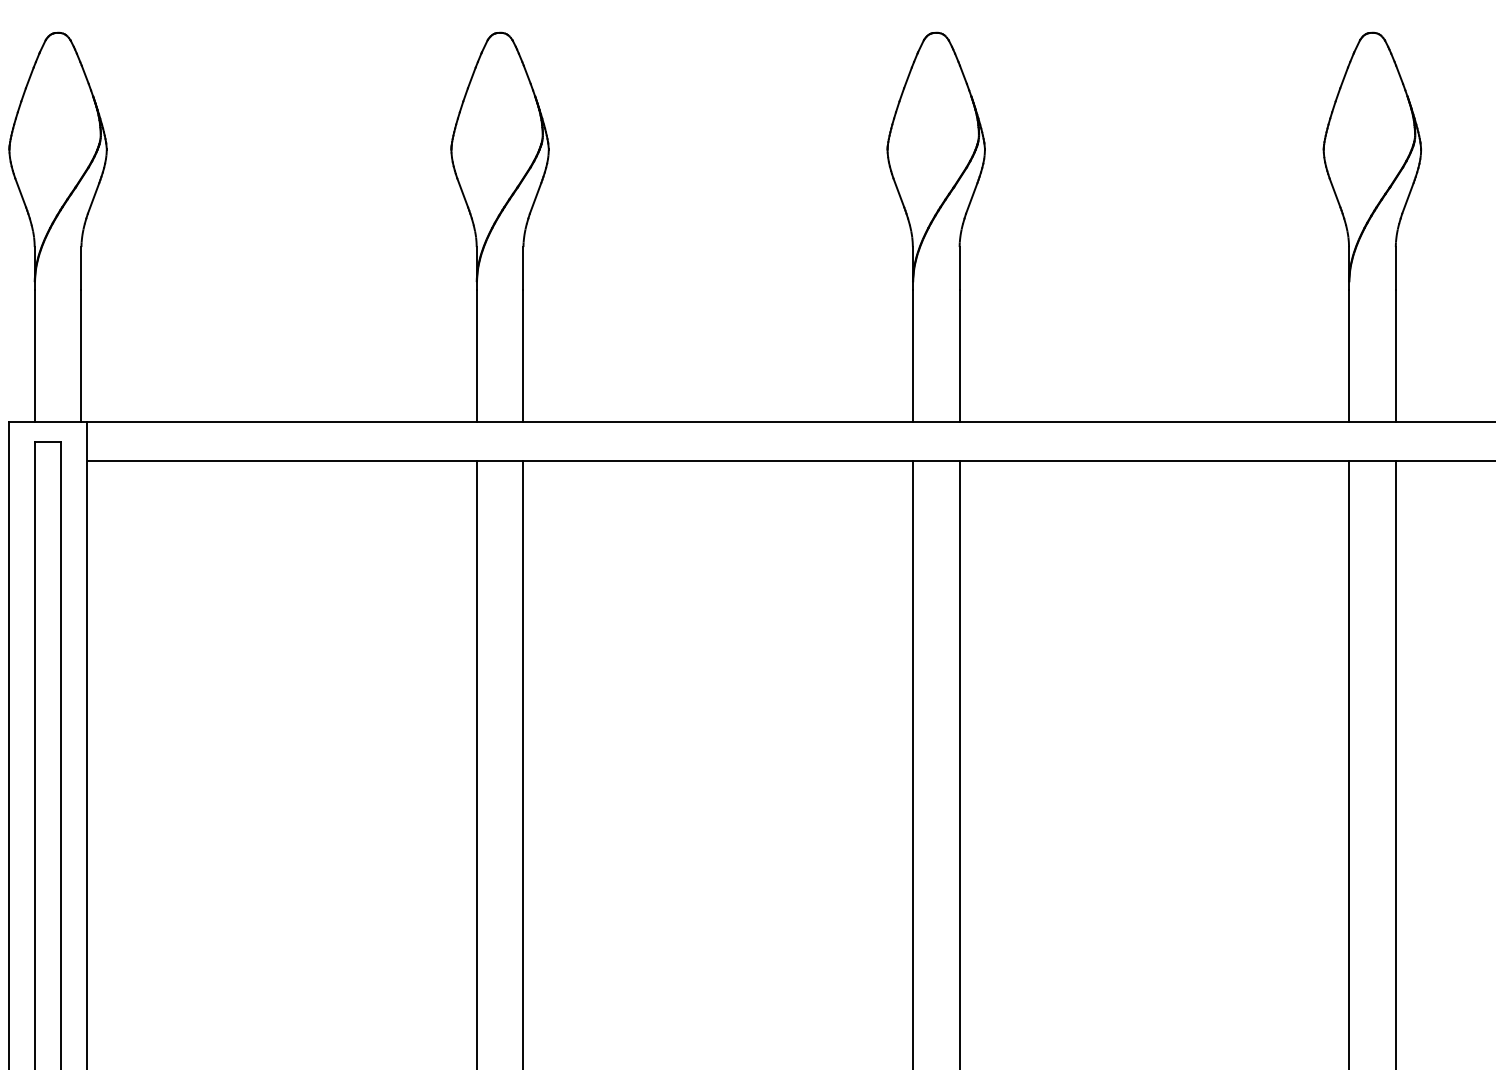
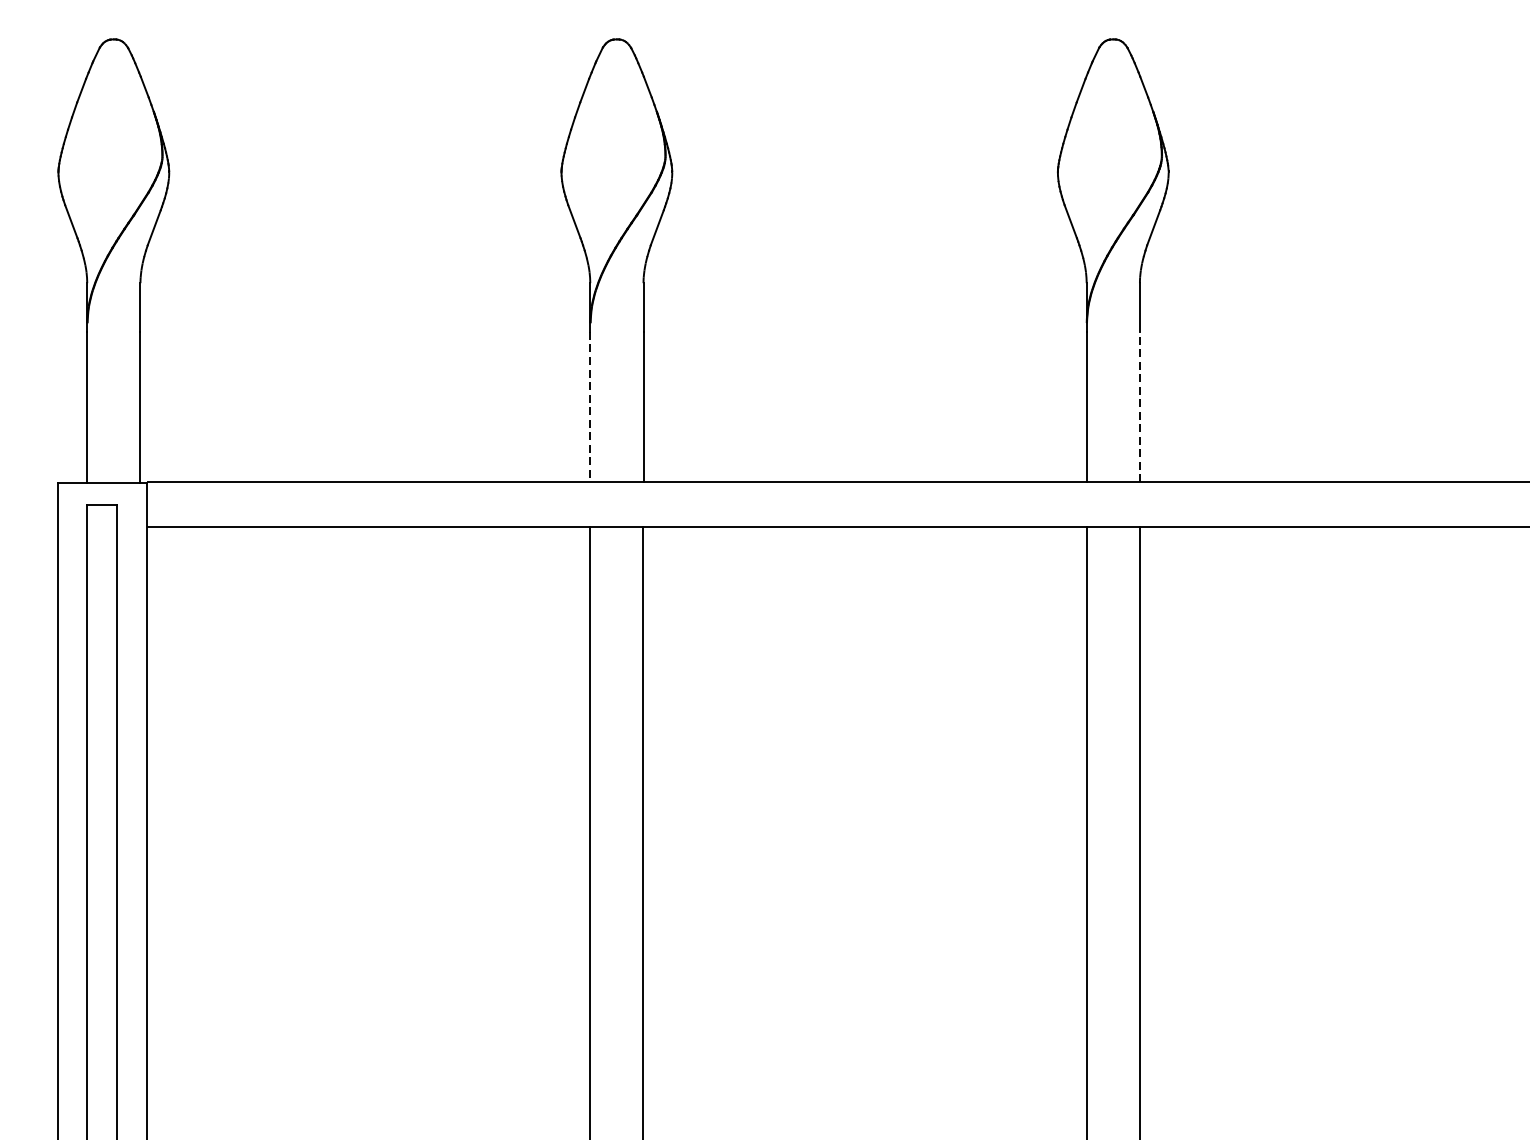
line: (959, 355) -> (1139, 406), solid -> dashed
line: (476, 356) -> (590, 407), solid -> dashed

